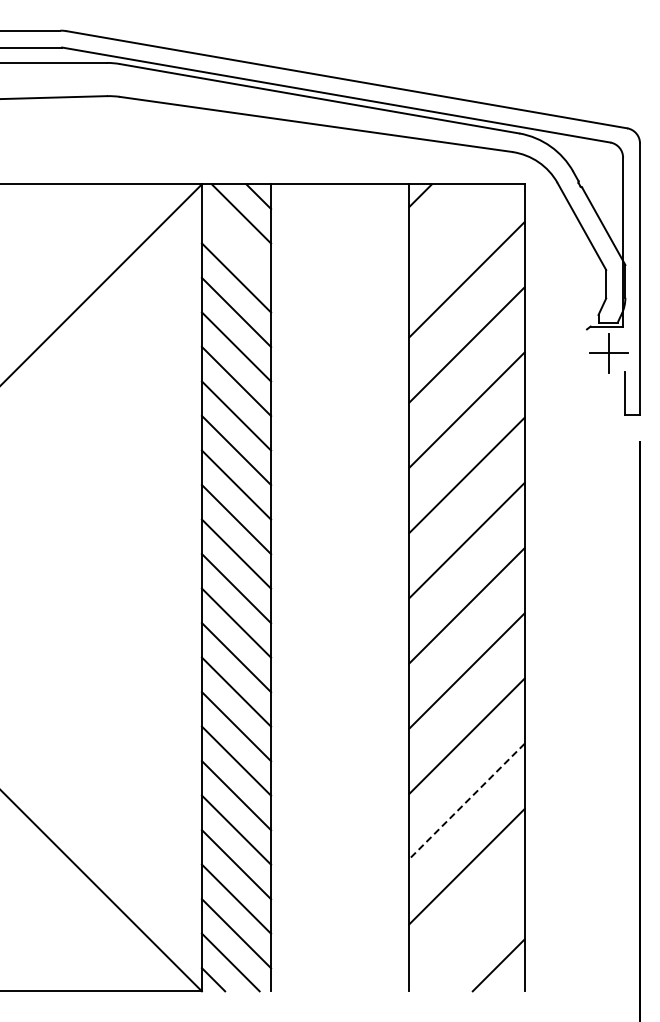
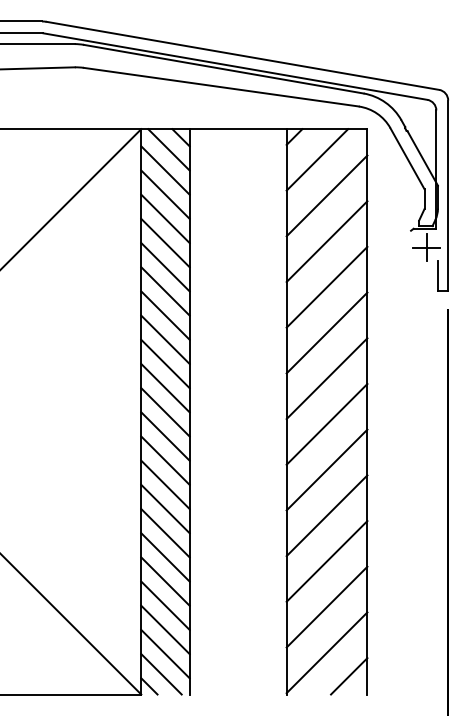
line: (453, 228) -> (317, 160), added
line: (236, 243) -> (165, 170), added
line: (467, 801) -> (327, 561), dashed -> solid
line: (466, 931) -> (326, 652), added

